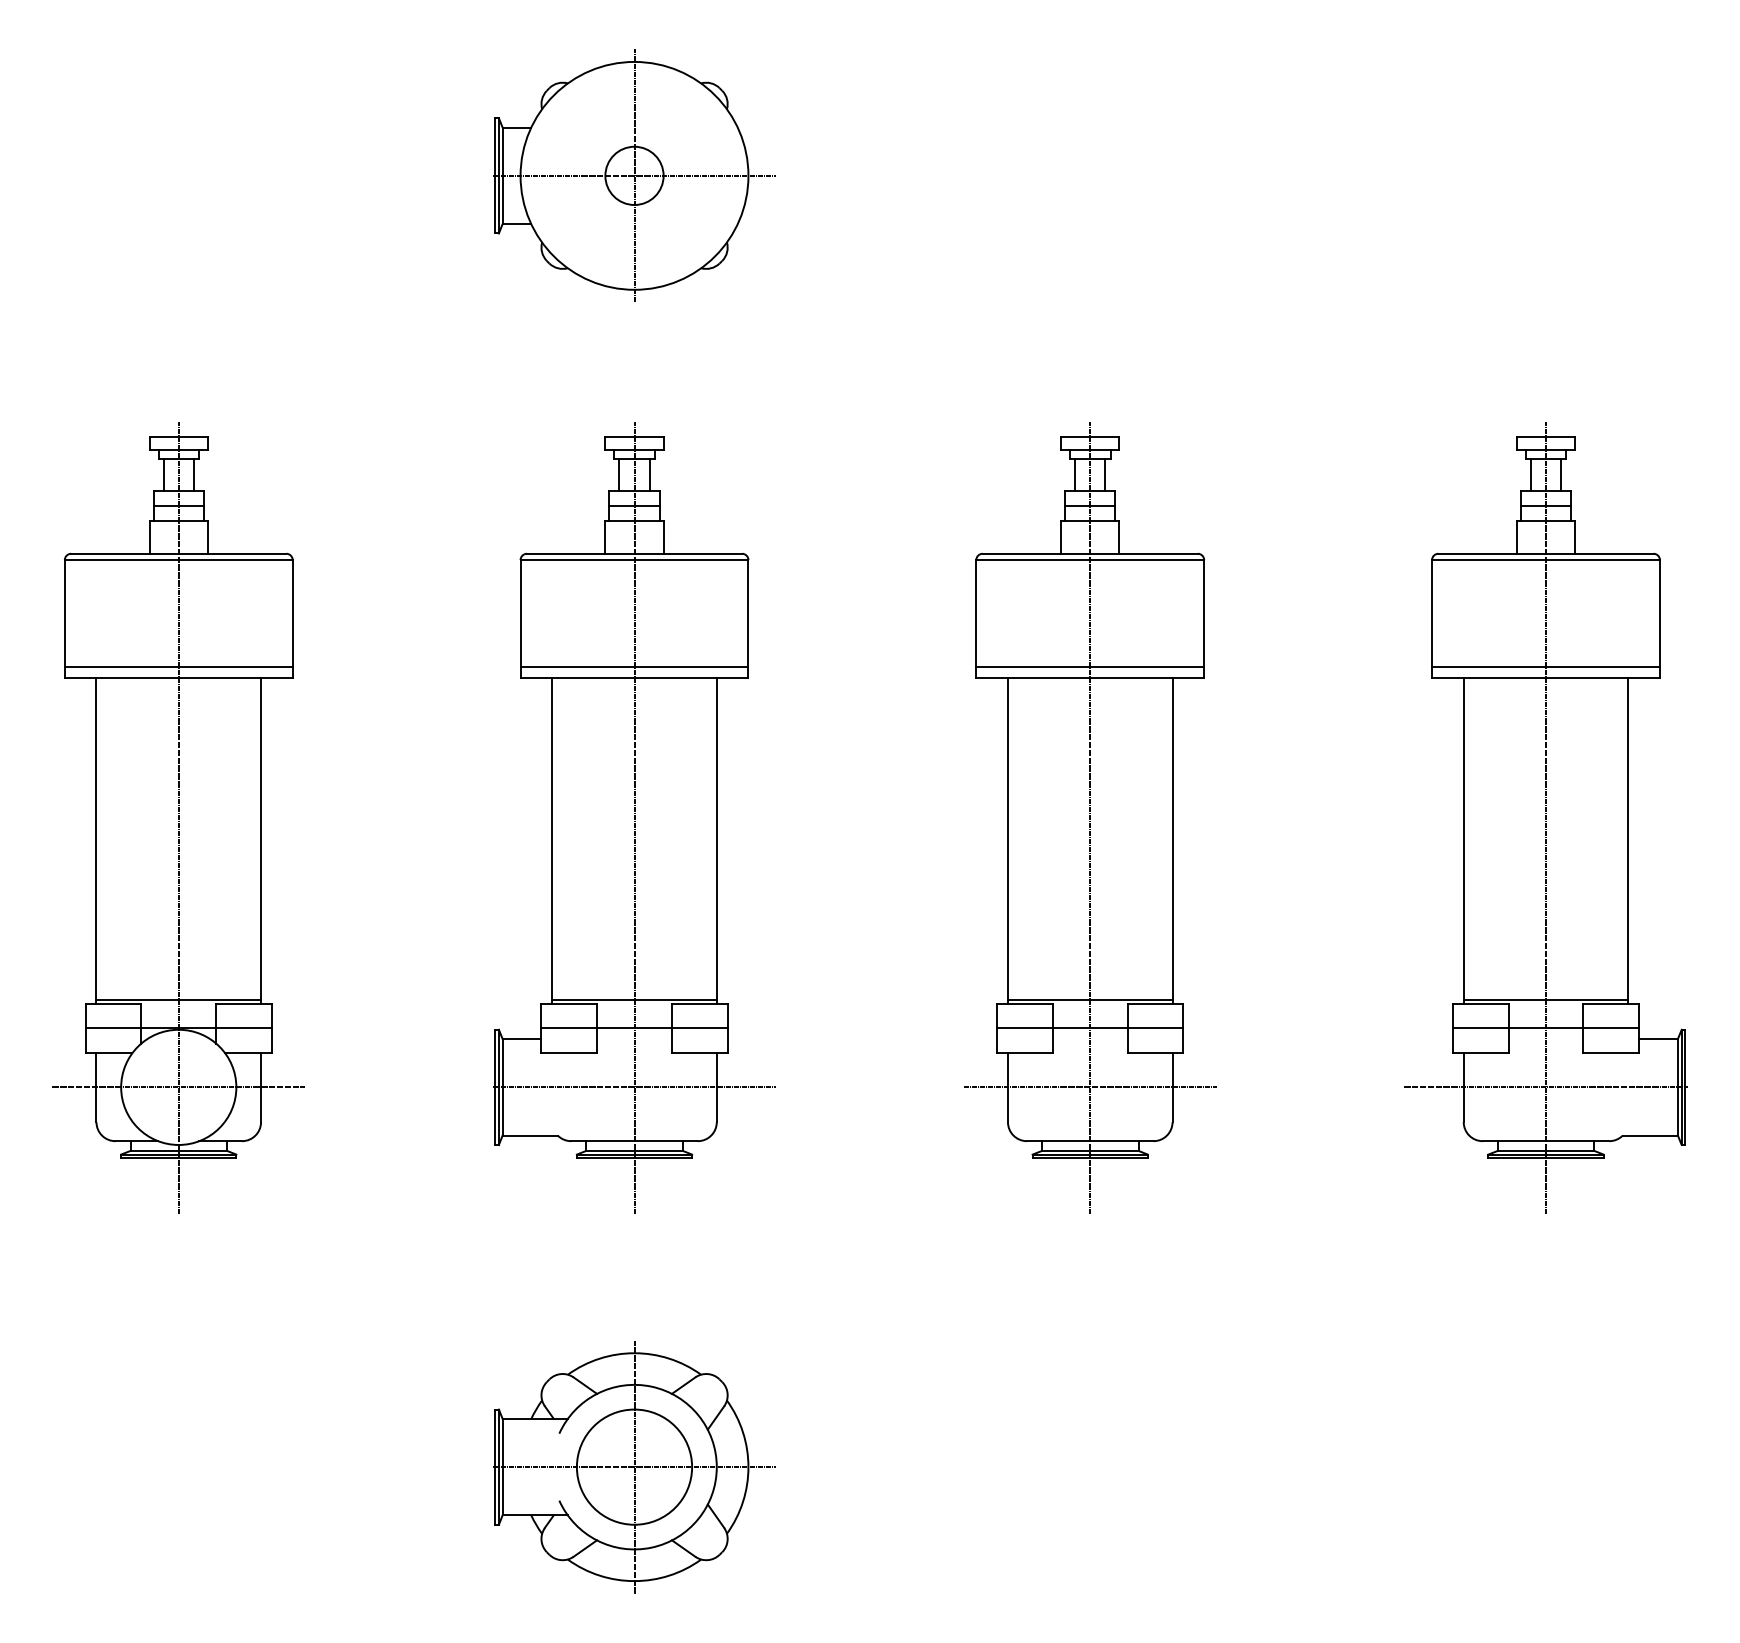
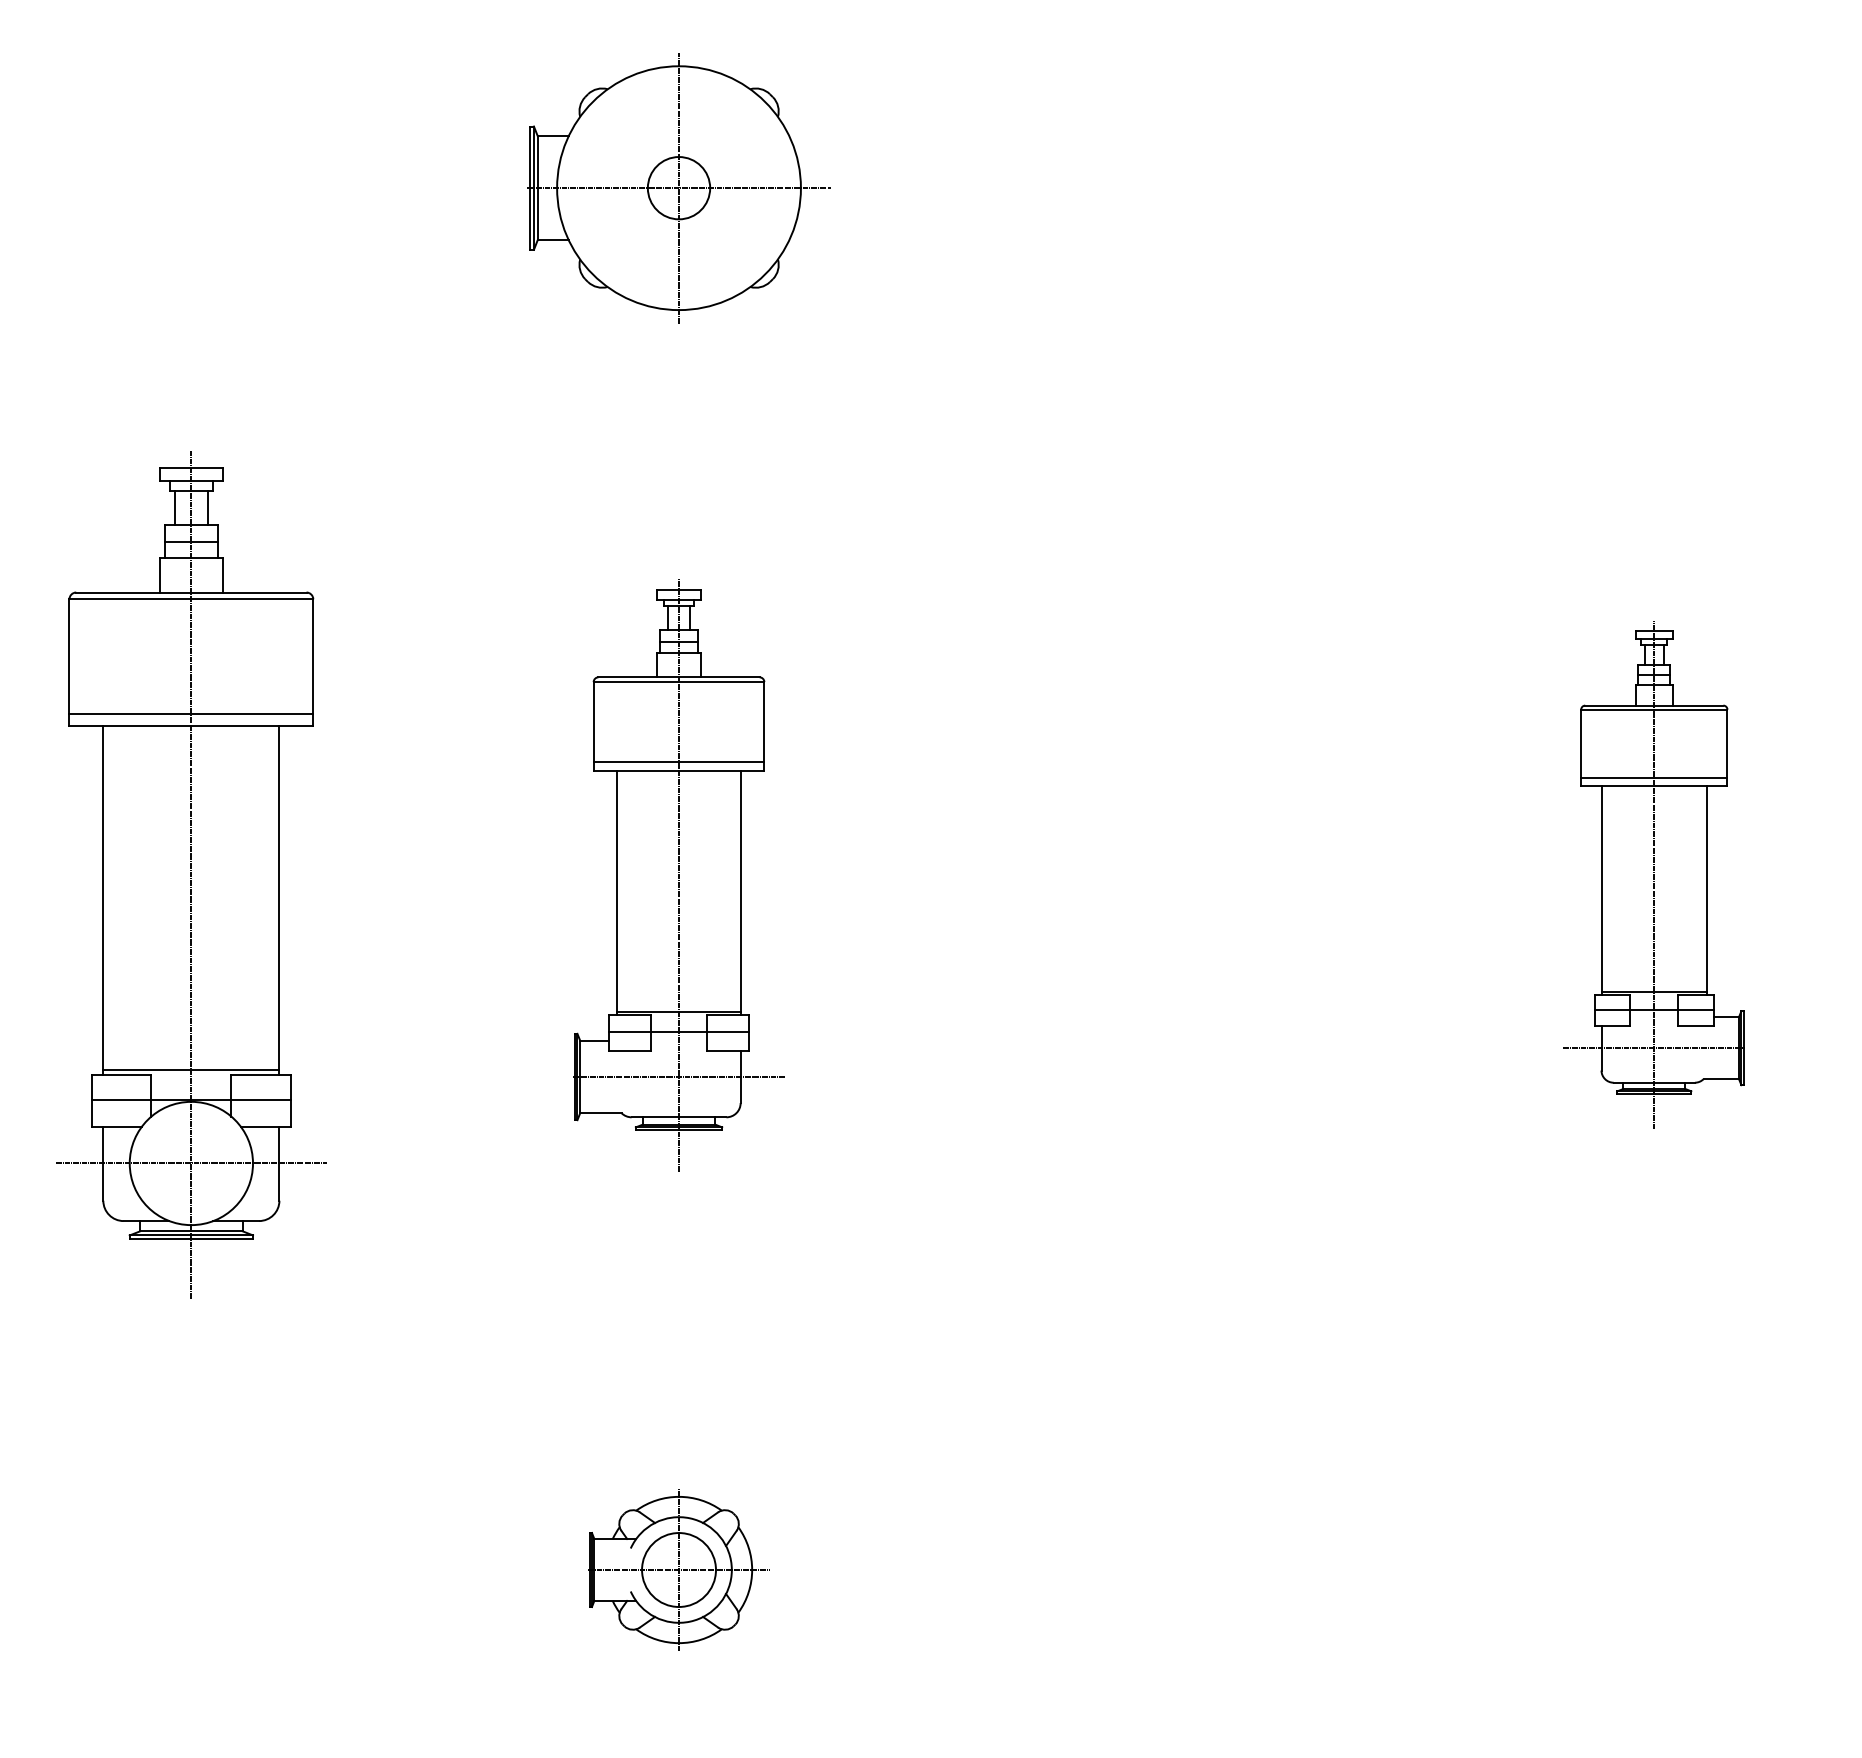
part: (634, 817) -> (679, 874), size x0.7
part: (1090, 817) -> (1166, 874), removed
part: (1545, 817) -> (1653, 874), size x0.6
part: (634, 1467) -> (679, 1570), size x0.6

